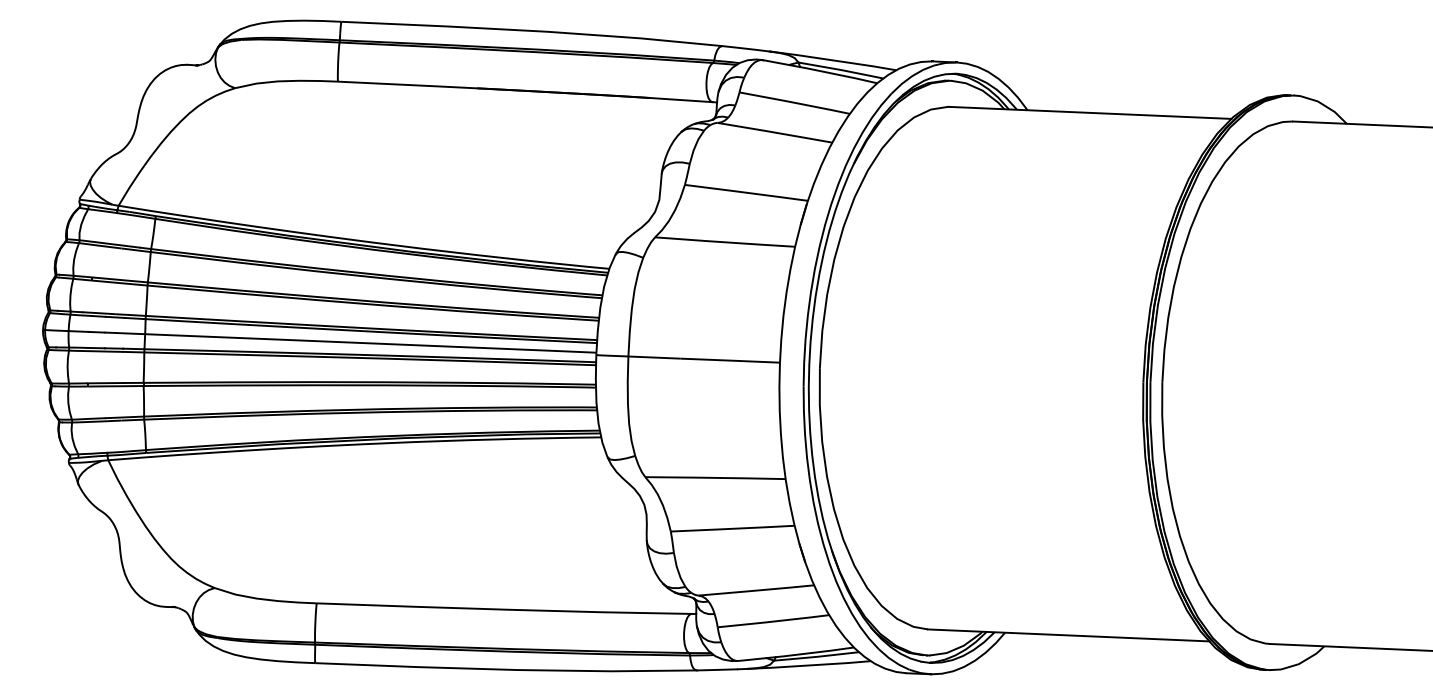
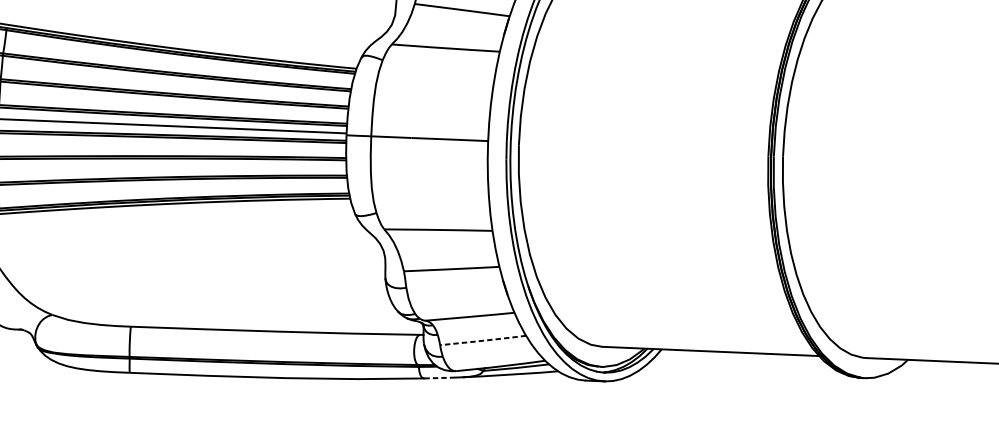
line: (773, 621) -> (483, 340), solid -> dashed
line: (717, 669) -> (439, 377), solid -> dashed

